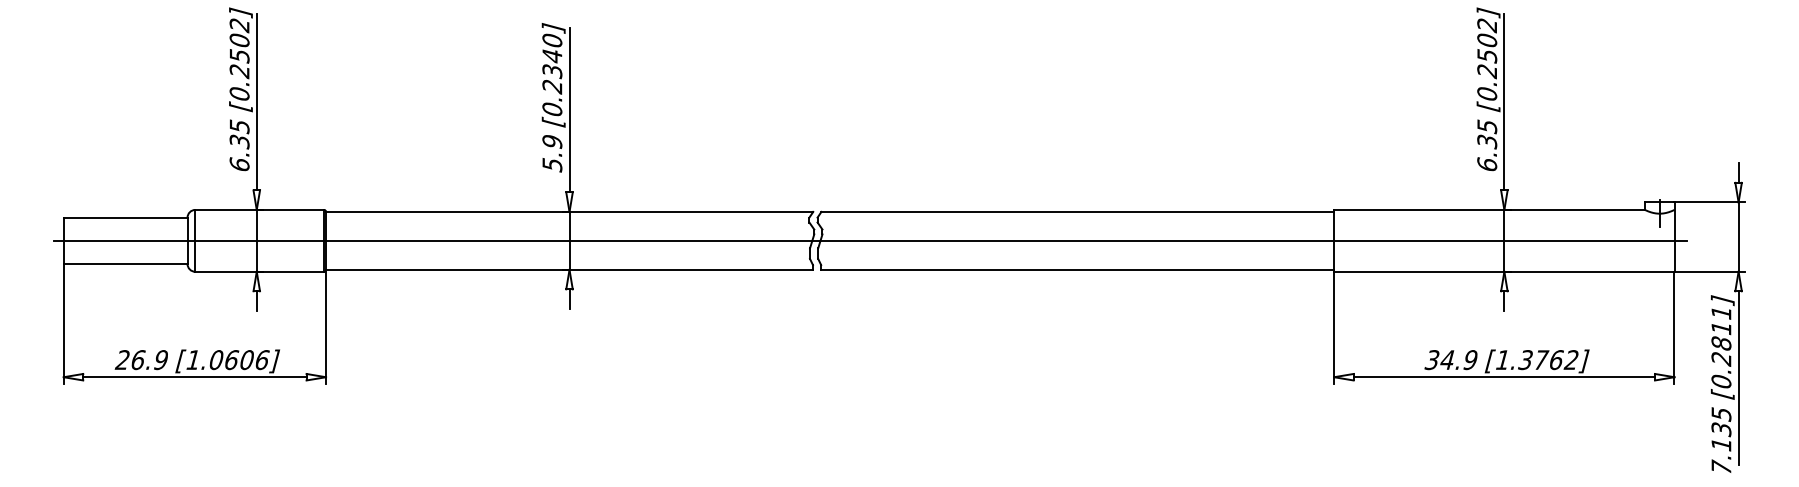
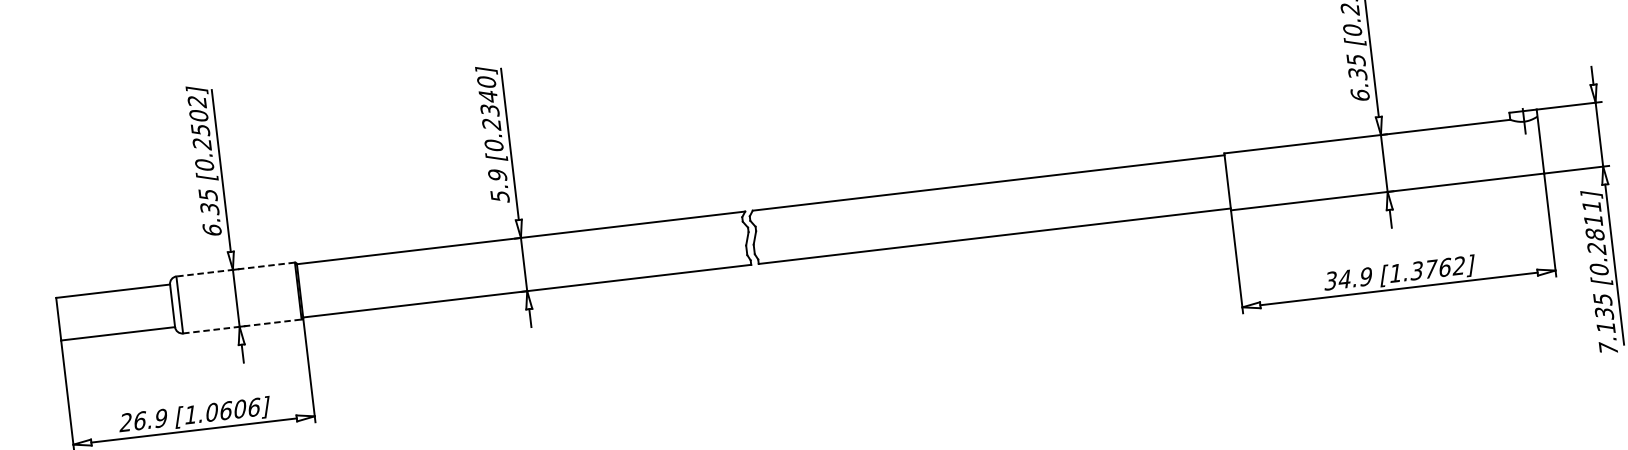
line: (259, 209) -> (235, 269), solid -> dashed
line: (869, 240) -> (800, 231), removed
line: (260, 271) -> (243, 326), solid -> dashed

